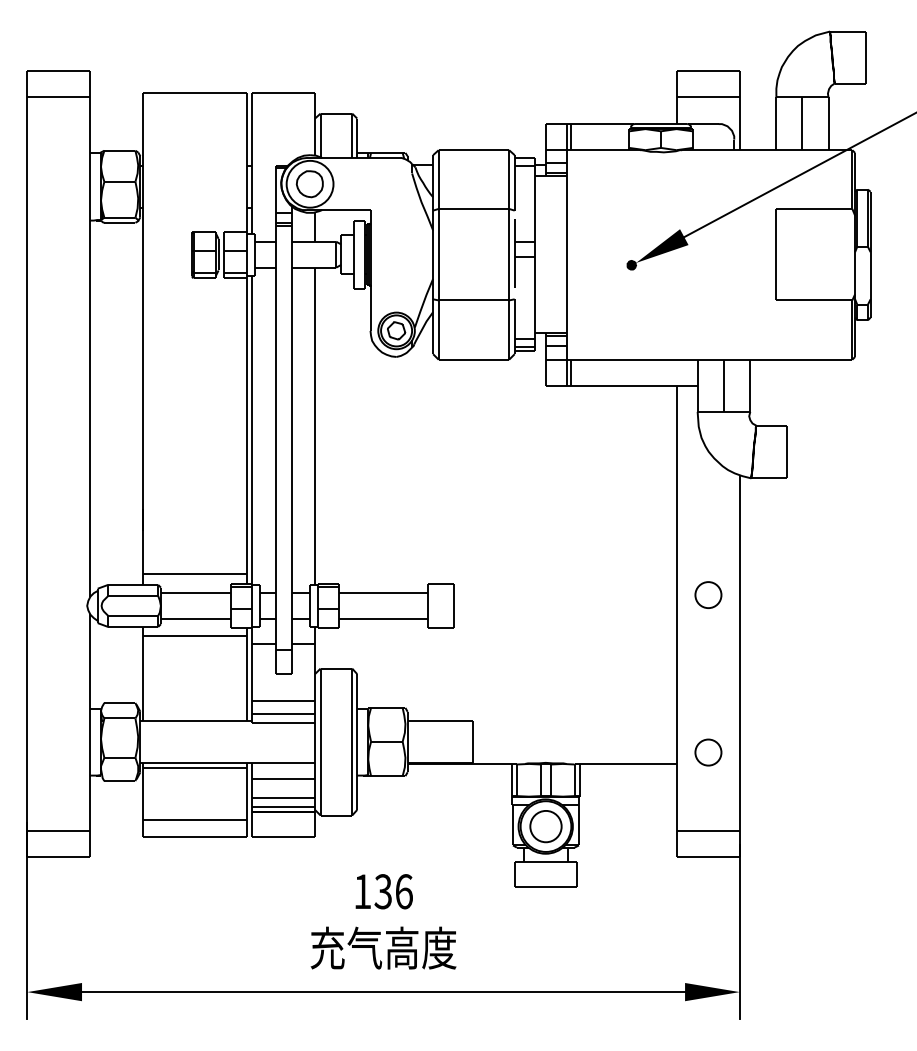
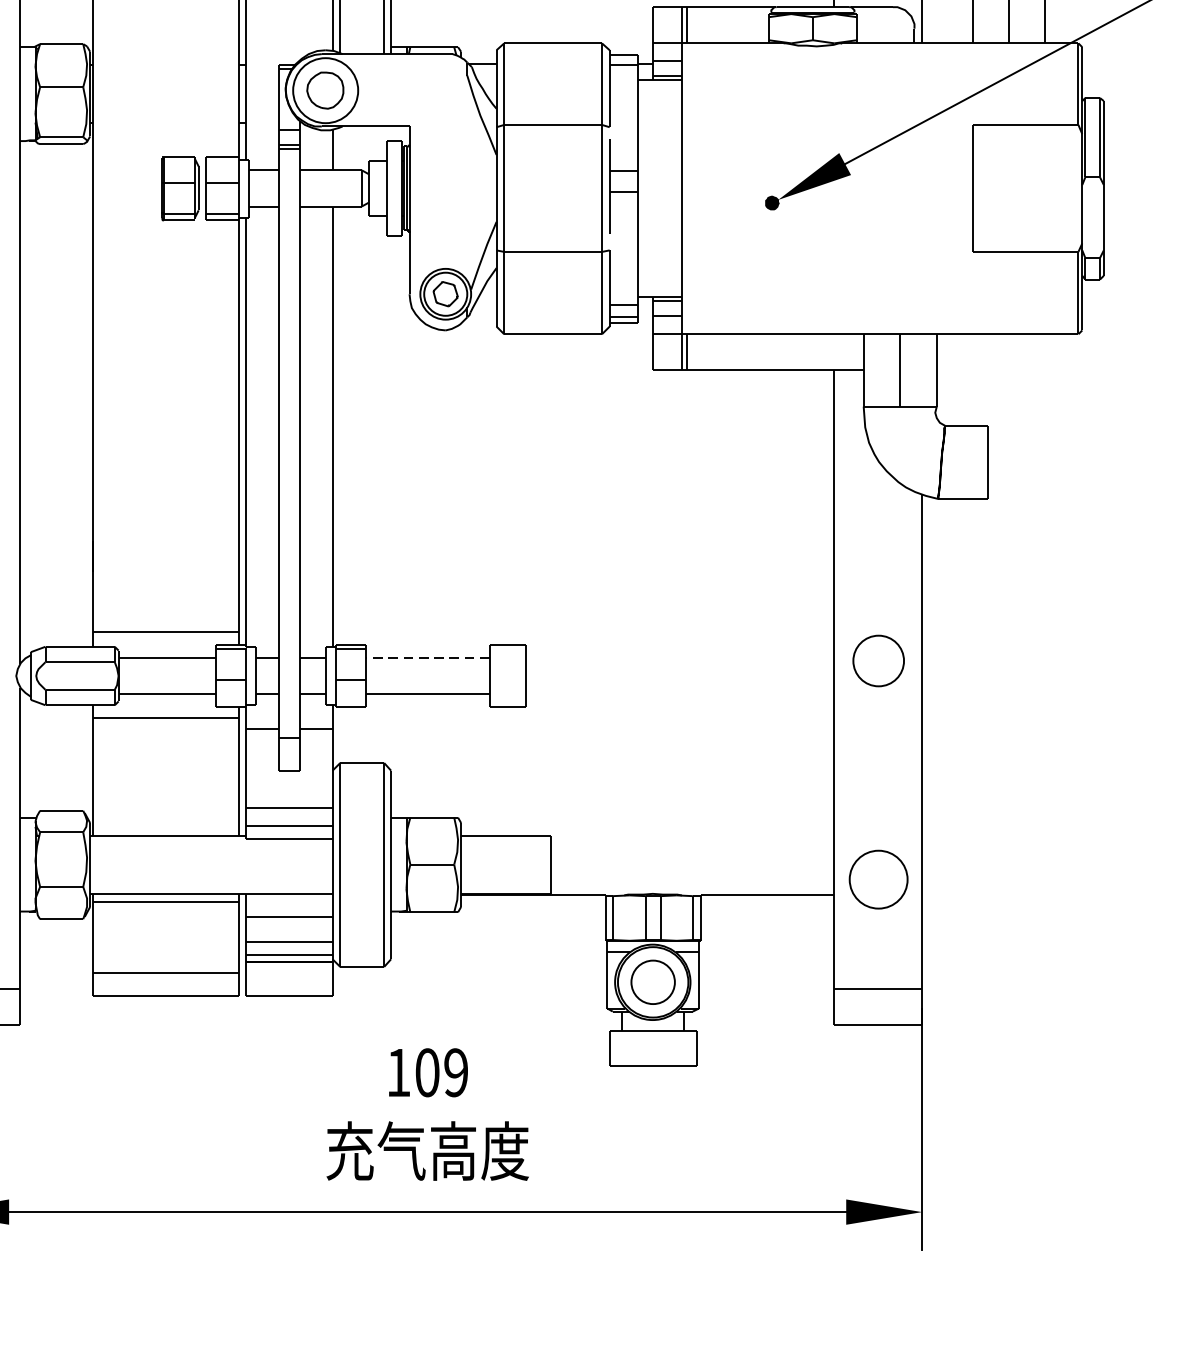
line: (383, 592) -> (427, 657), solid -> dashed
circle: (708, 595) -> (878, 661), size x1.4
circle: (708, 752) -> (878, 879), size x1.6
text: (393, 891) -> (441, 1072), 136 -> 109

